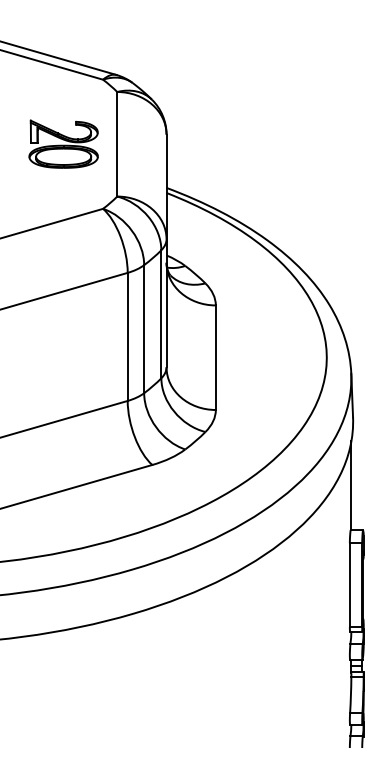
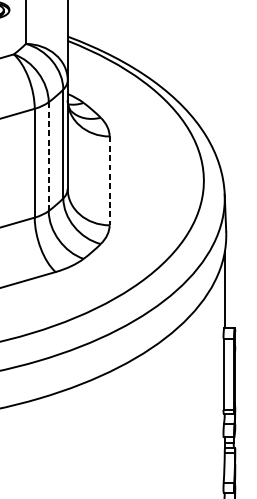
line: (144, 329) -> (49, 156), solid -> dashed
line: (215, 358) -> (109, 181), solid -> dashed

